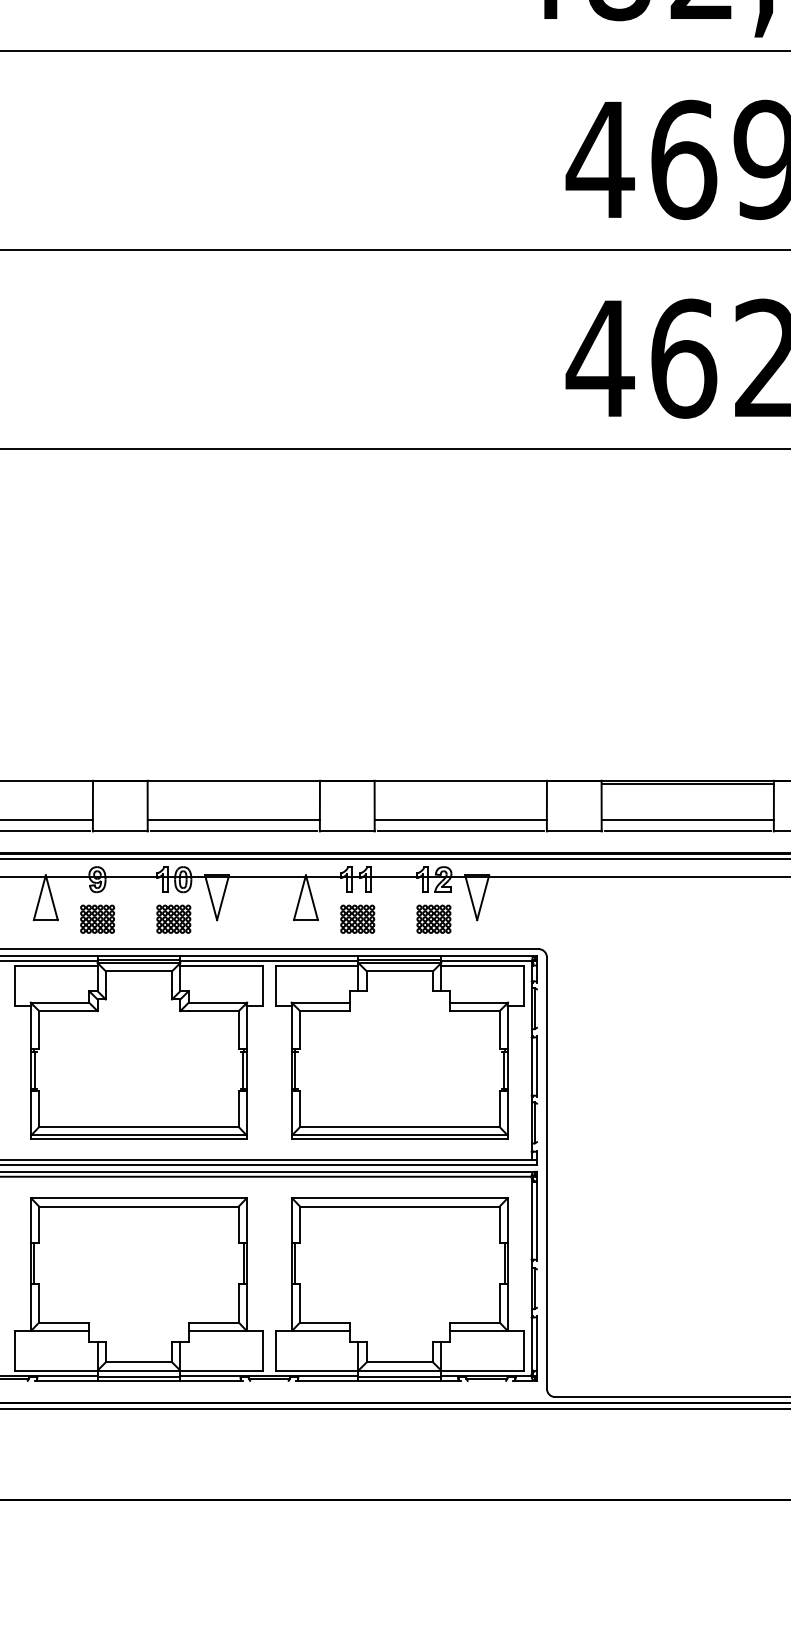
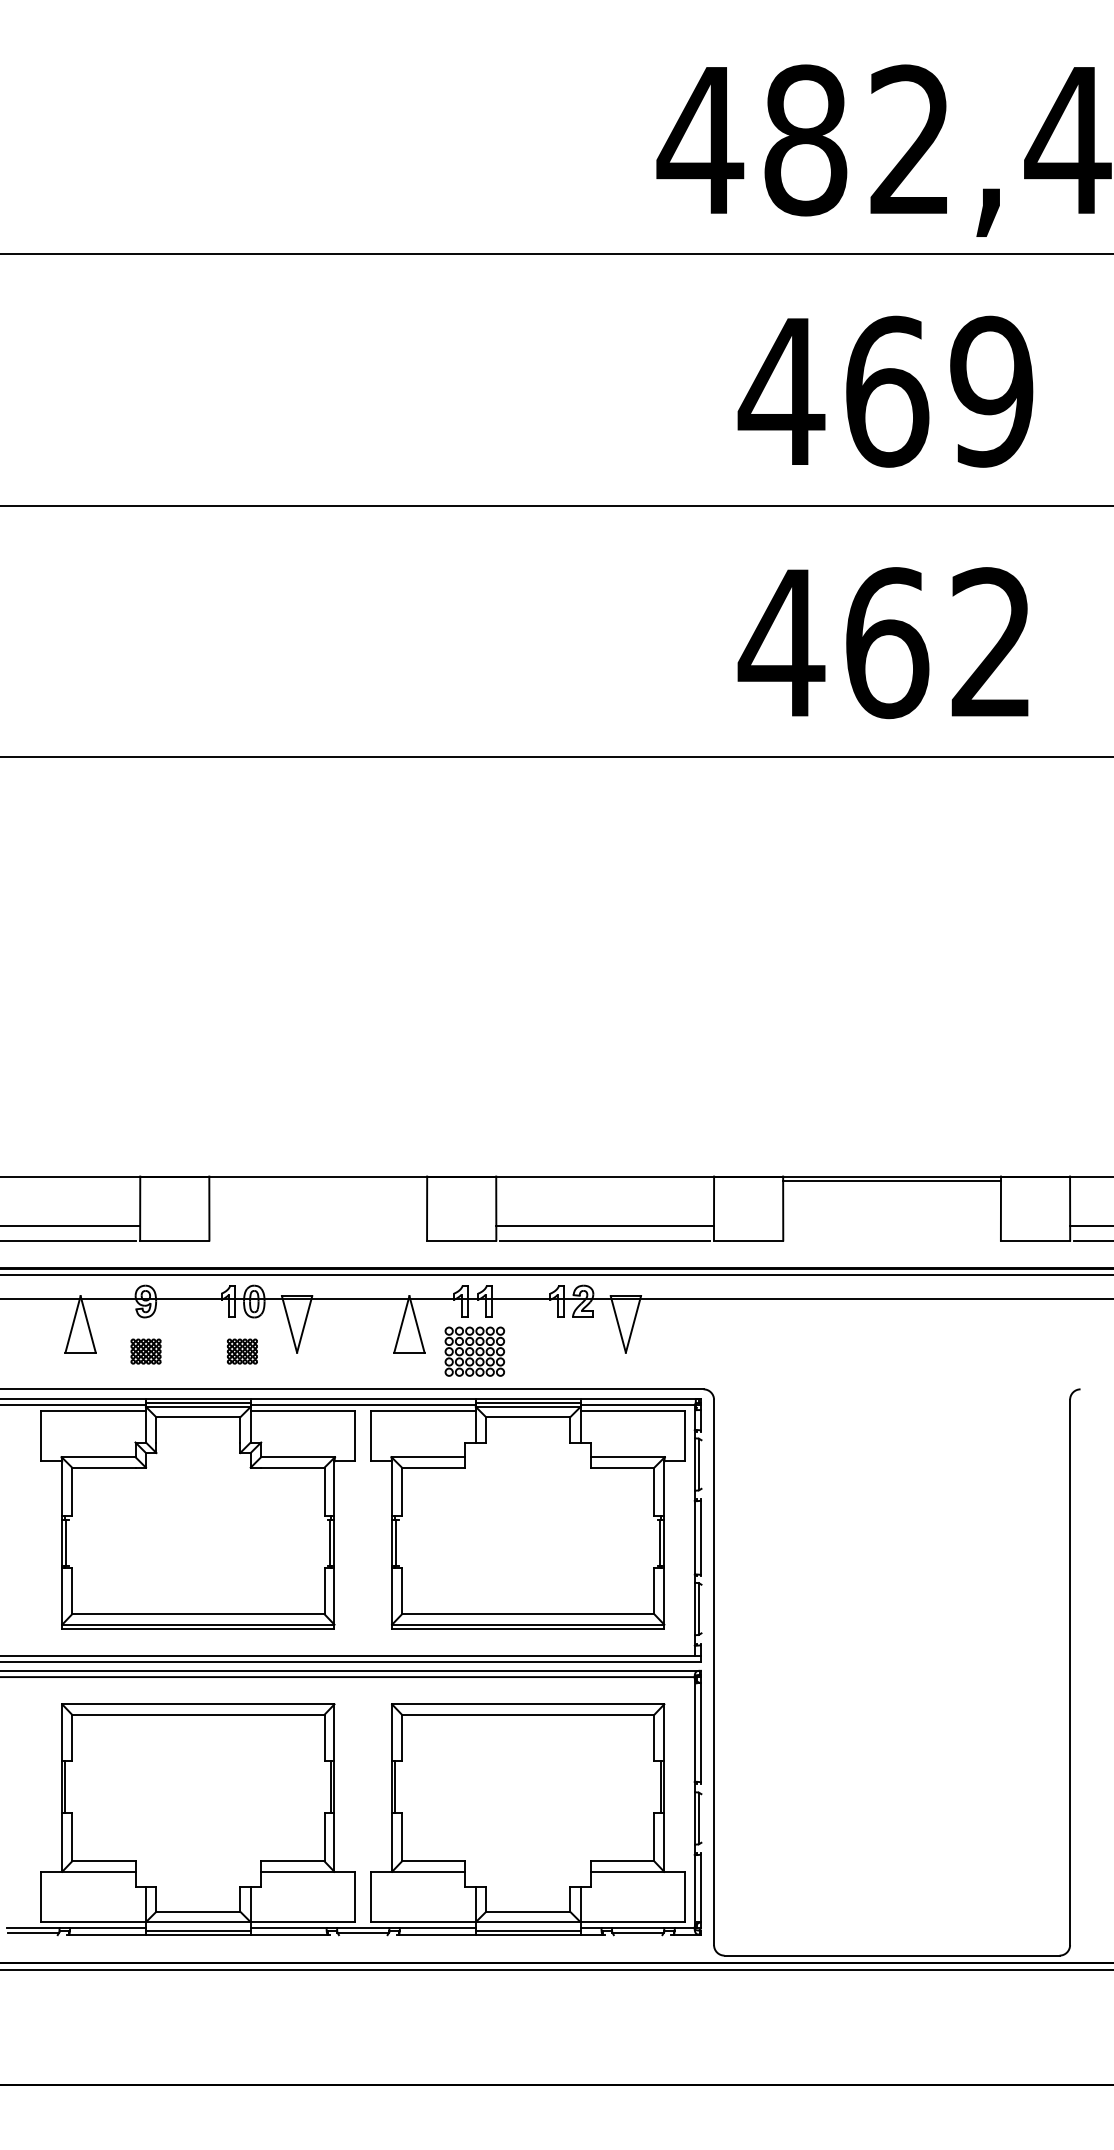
line: (234, 820) -> (318, 1226), removed
line: (687, 820) -> (891, 1226), removed
line: (234, 831) -> (318, 1240), removed
line: (687, 831) -> (891, 1240), removed
part: (97, 919) -> (145, 1351), size x0.7
part: (173, 919) -> (242, 1351), size x0.7
part: (357, 919) -> (474, 1351), size x1.4
part: (433, 919) -> (570, 1351), removed

